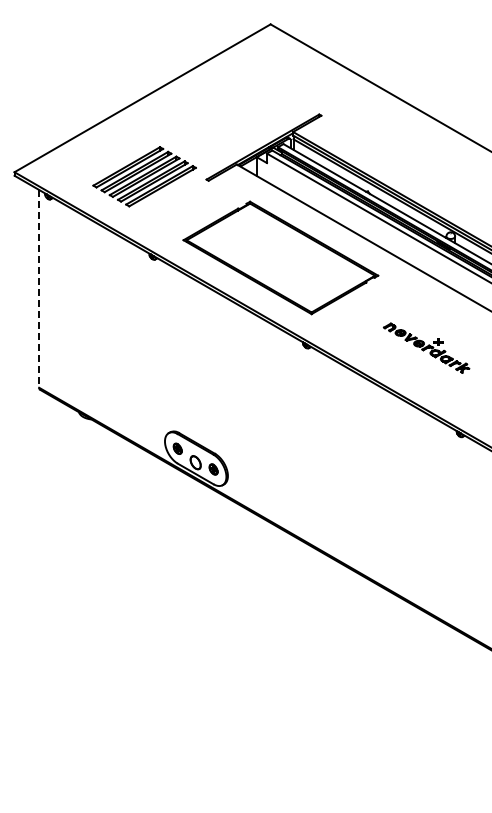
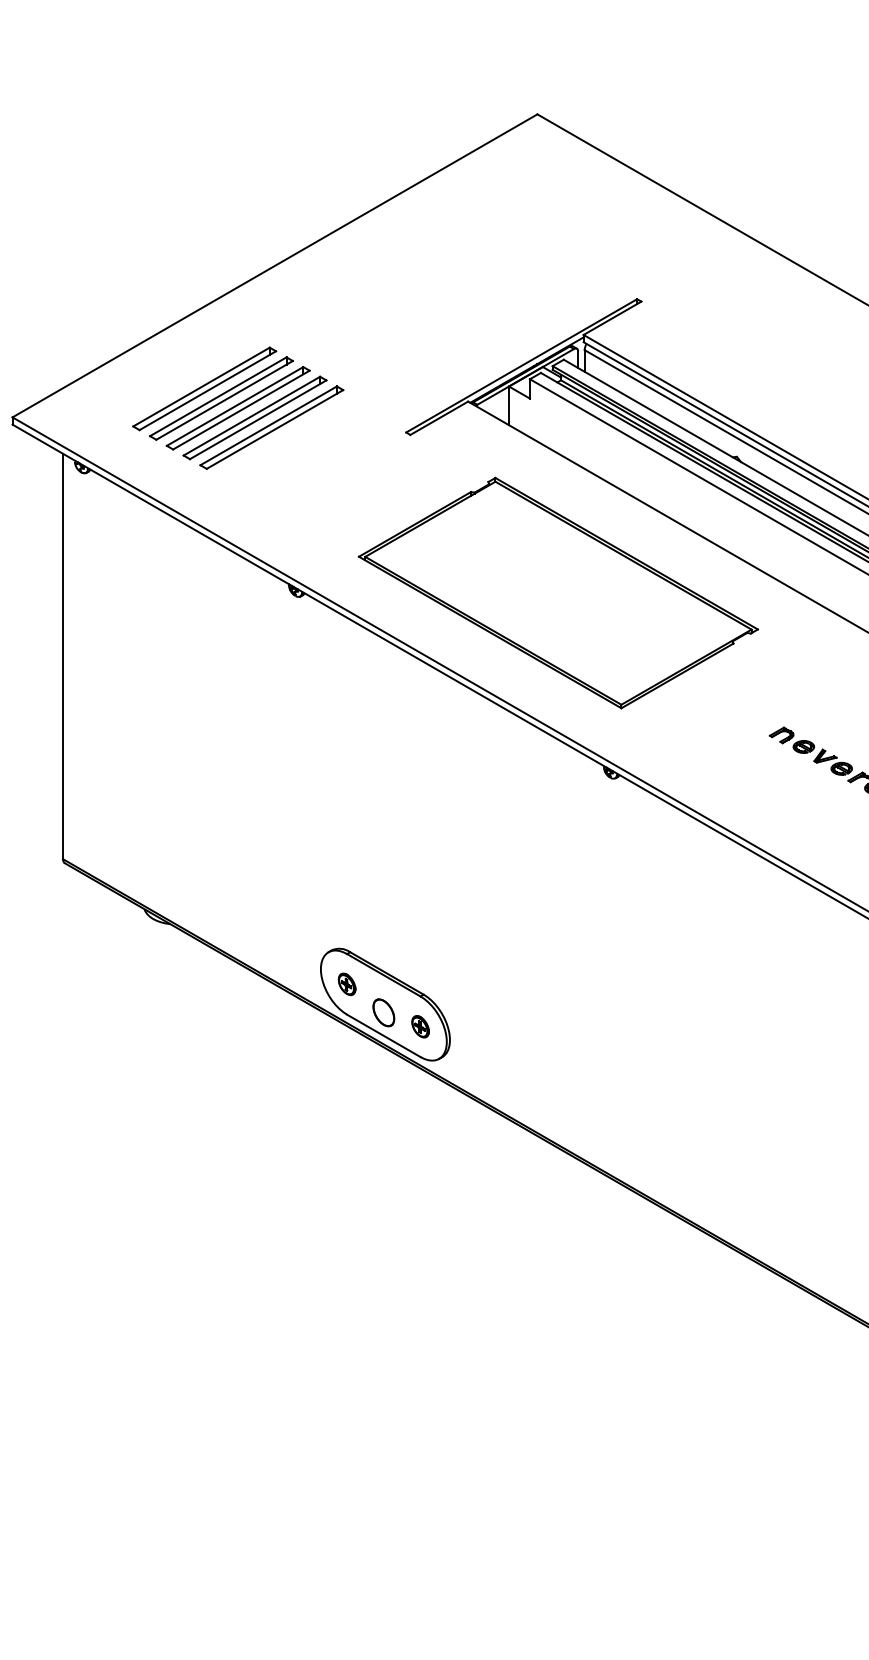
part: (144, 176) -> (237, 407), moved
line: (39, 288) -> (63, 655), dashed -> solid

